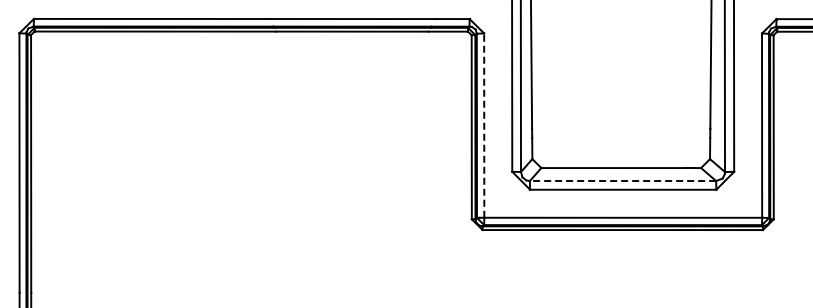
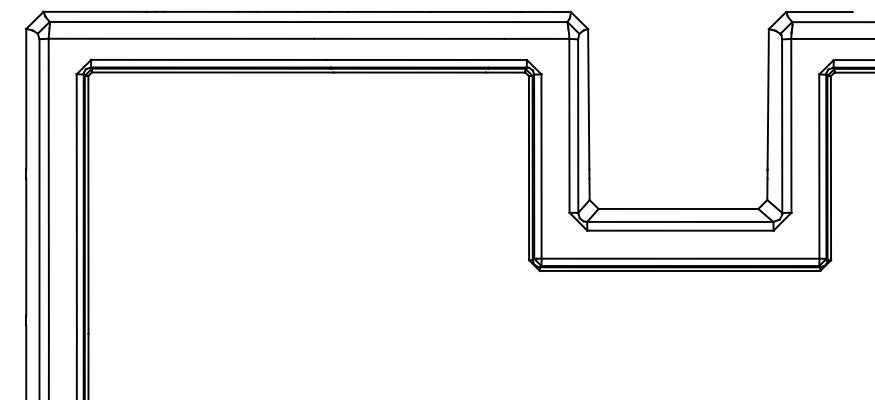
line: (484, 125) -> (541, 166), dashed -> solid
line: (622, 180) -> (679, 221), dashed -> solid

